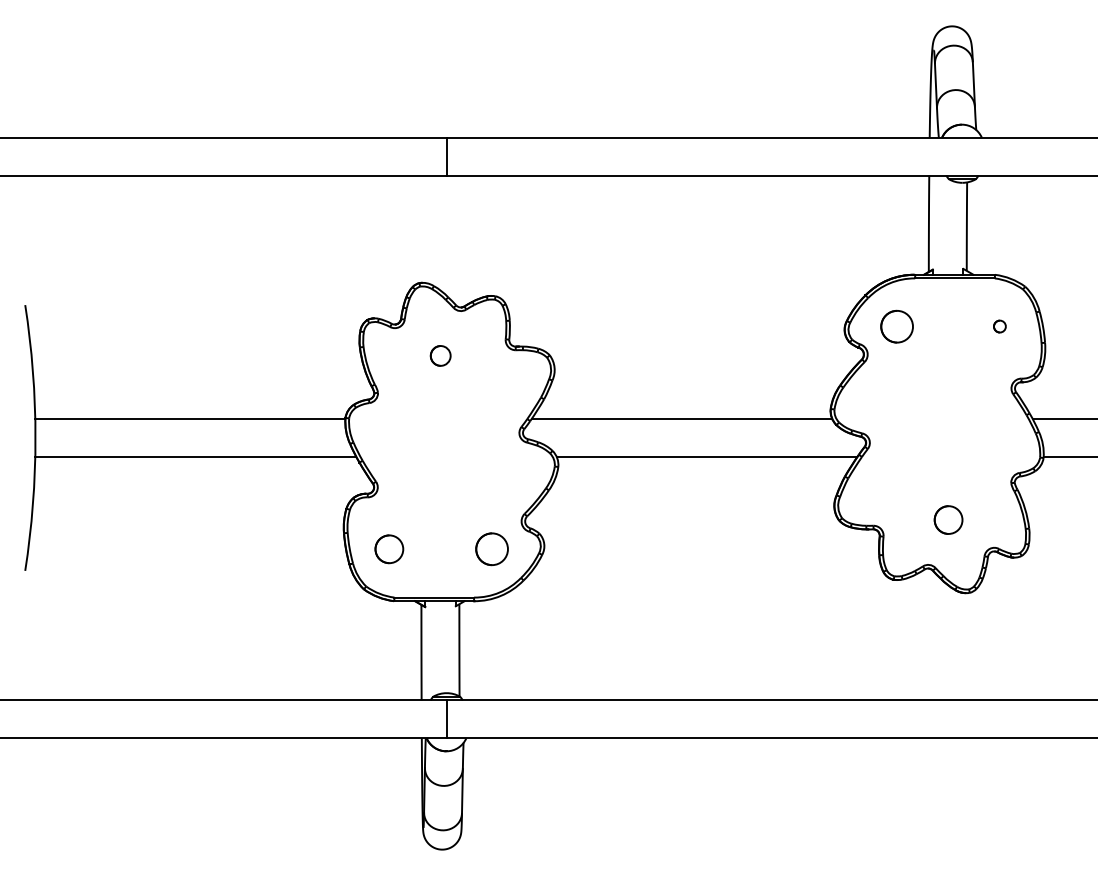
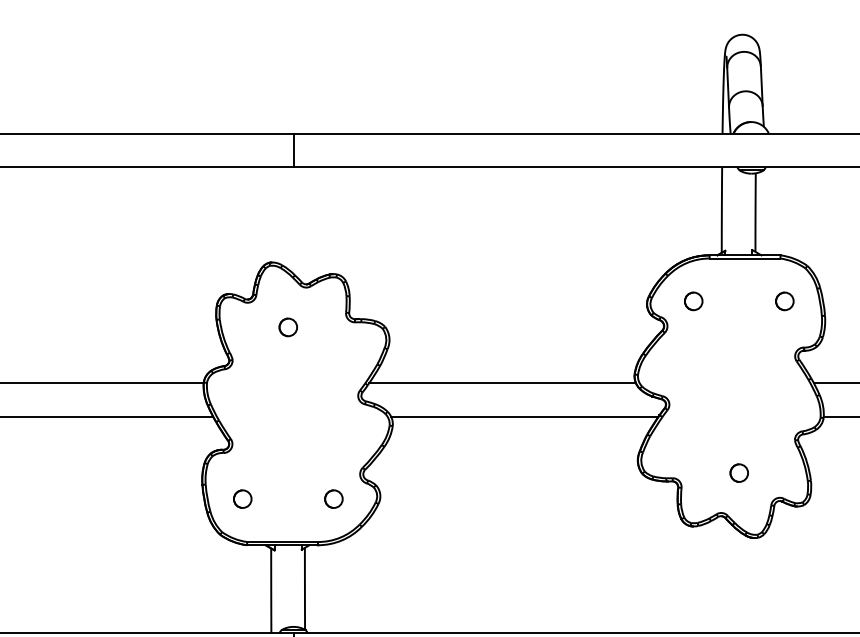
part: (897, 326) -> (693, 301), size x0.62
part: (999, 326) -> (784, 301), size x1.67
part: (948, 519) -> (739, 472), size x0.71
part: (389, 549) -> (242, 499), size x0.71
part: (491, 549) -> (333, 499), size x0.62

